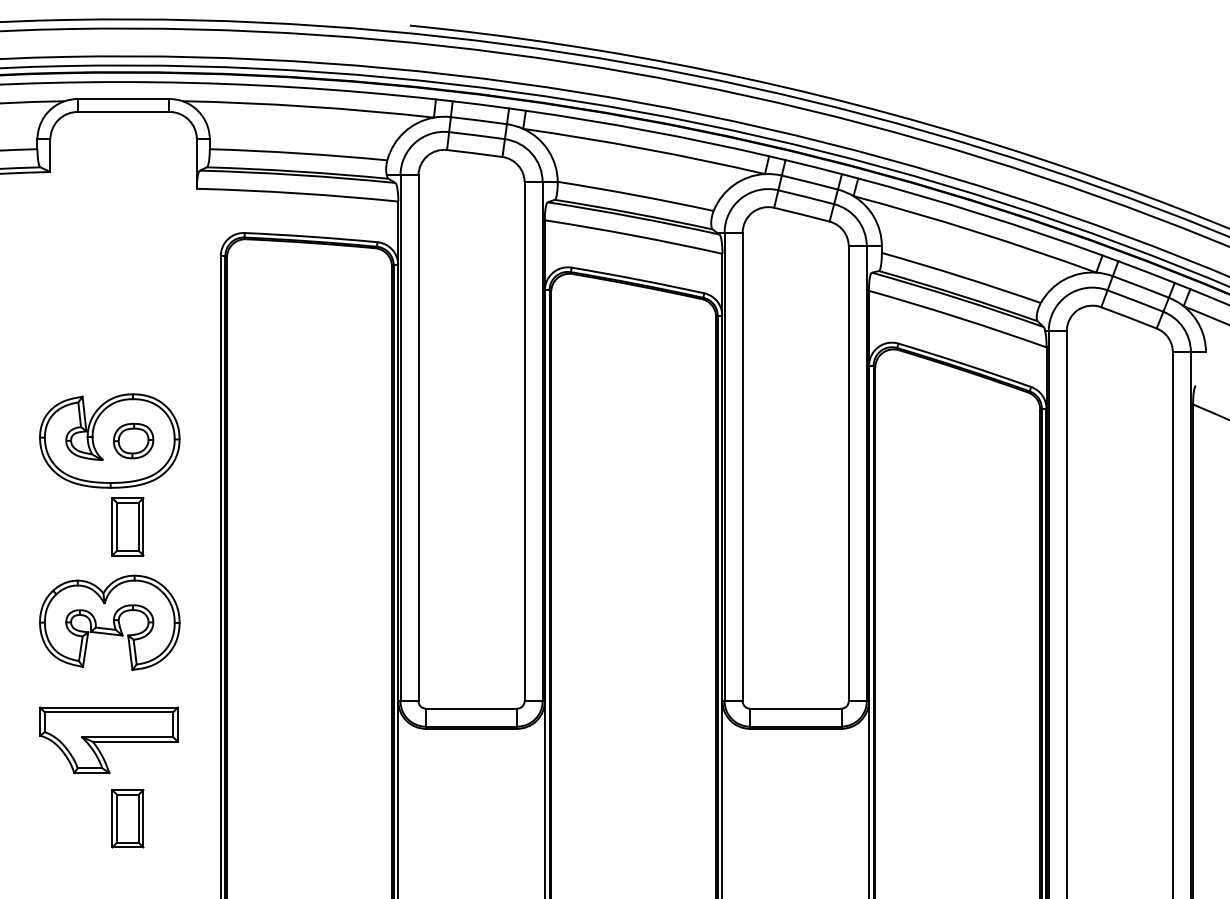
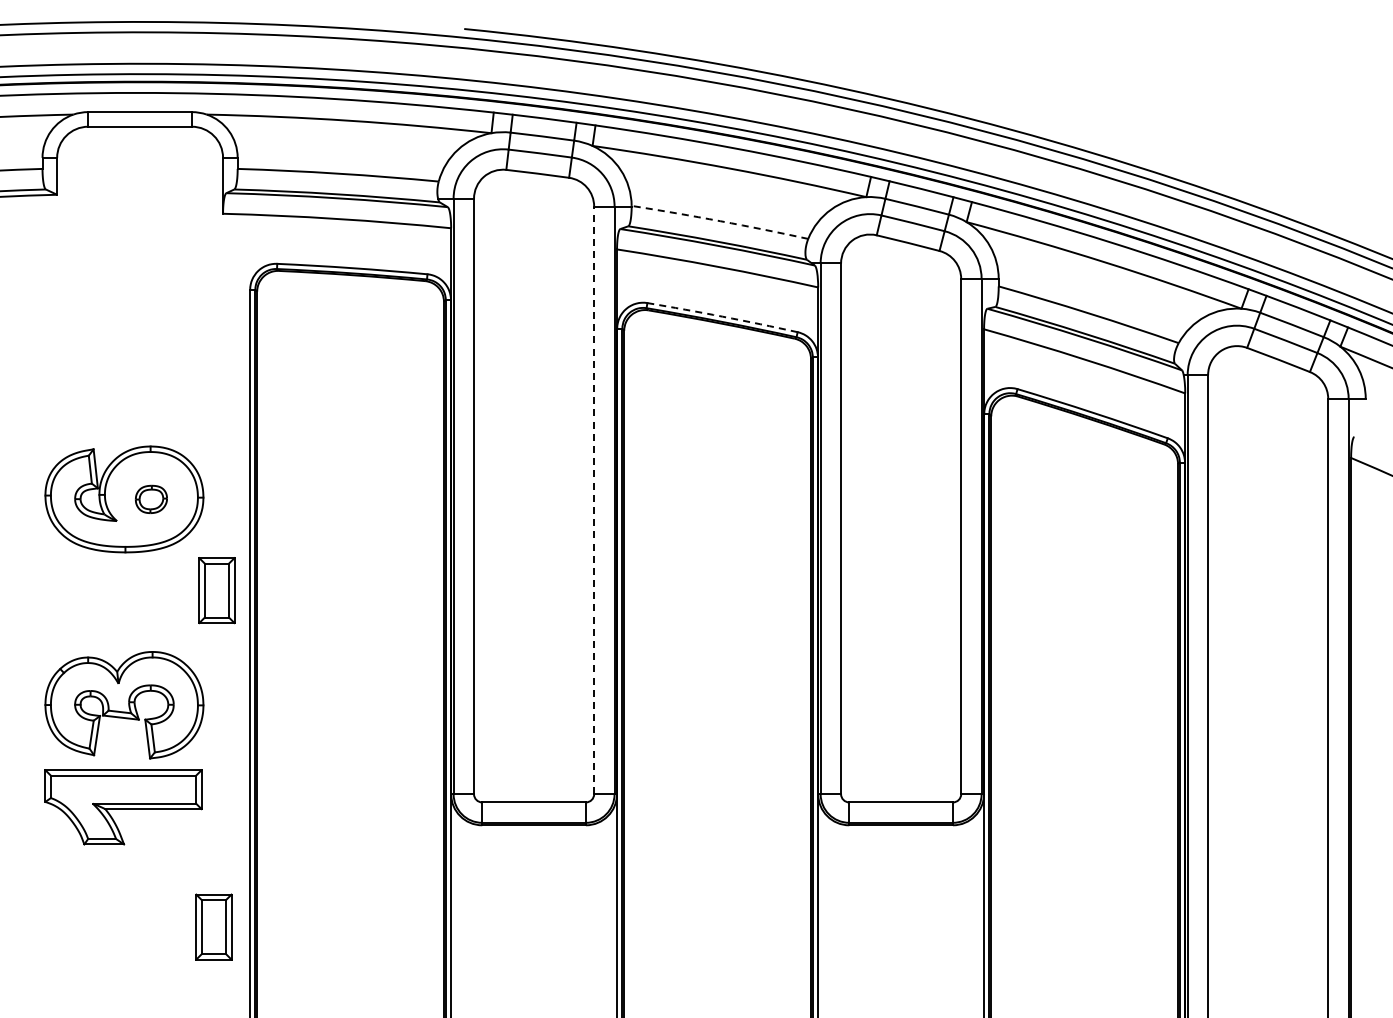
arc: (636, 195) -> (720, 221), solid -> dashed
arc: (637, 279) -> (722, 316), solid -> dashed
part: (133, 441) -> (151, 499), size x0.7
line: (524, 441) -> (594, 500), solid -> dashed
part: (127, 526) -> (216, 590), moved
part: (108, 740) -> (123, 807), moved
part: (127, 818) -> (213, 926), moved

